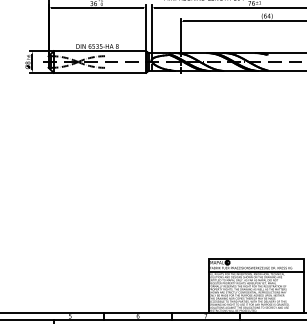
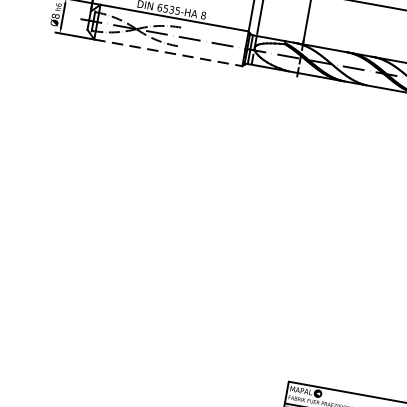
line: (100, 72) -> (169, 52), solid -> dashed

